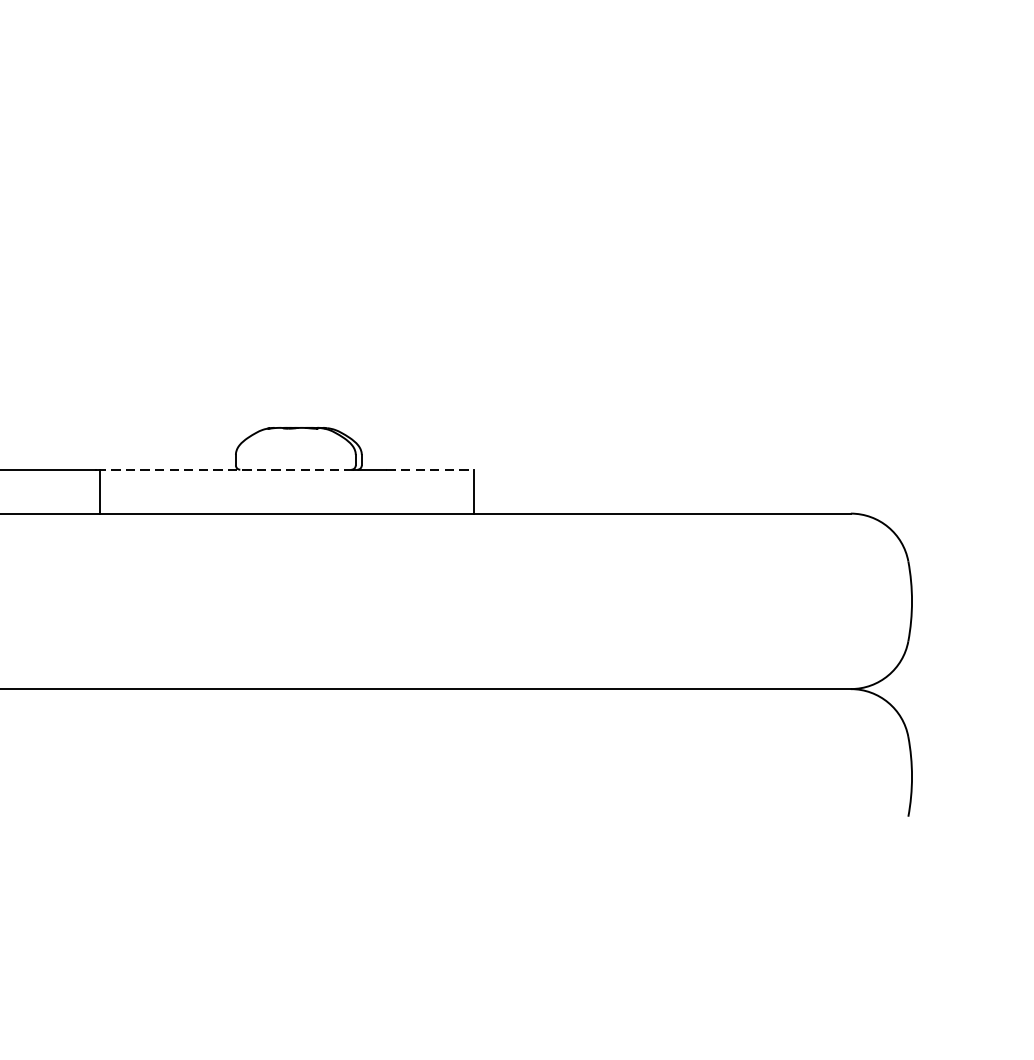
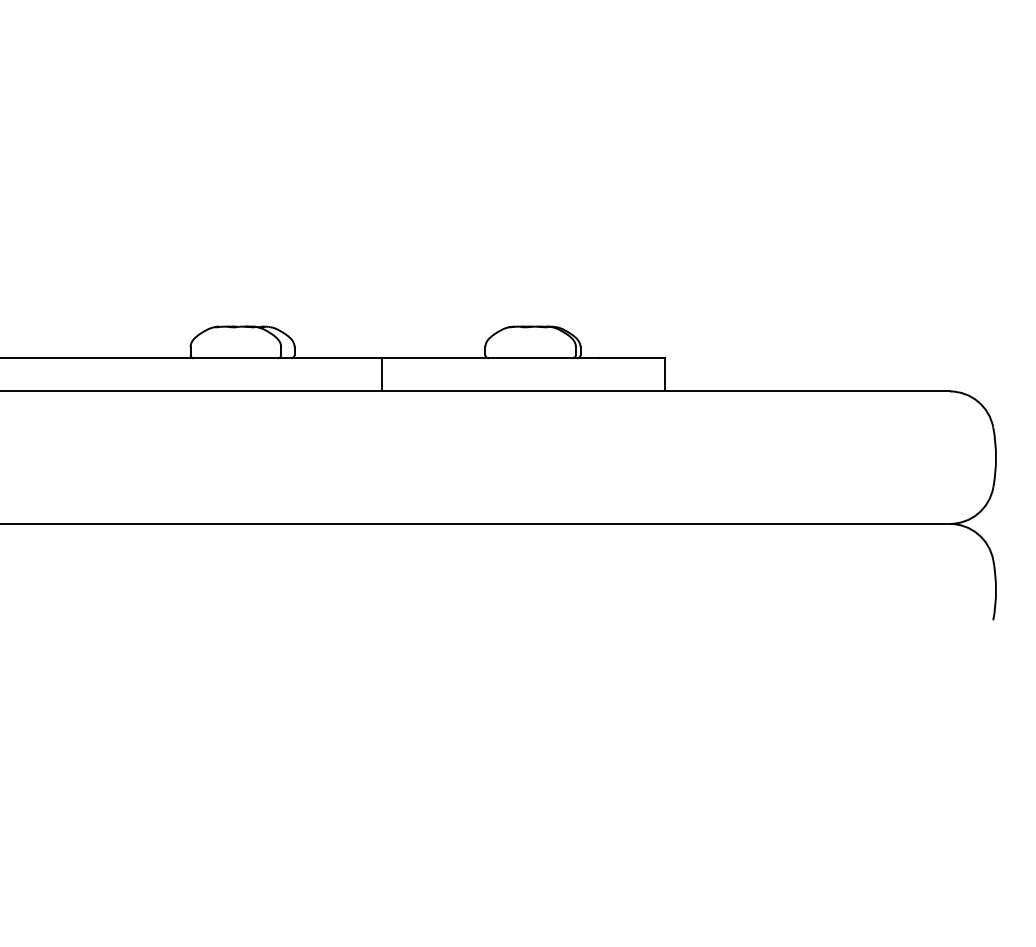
line: (226, 470) -> (478, 358), dashed -> solid
line: (430, 470) -> (632, 358), dashed -> solid

